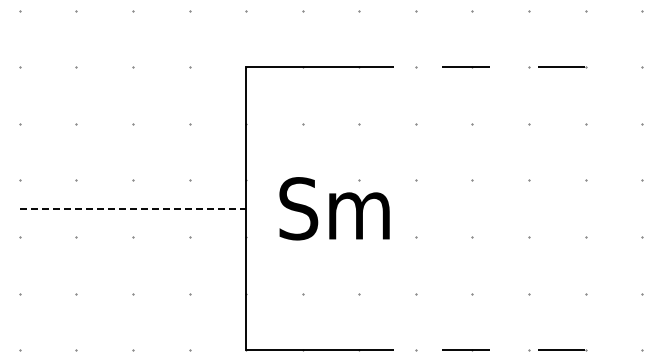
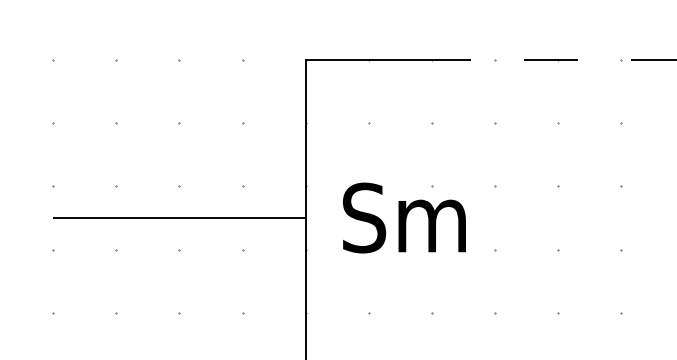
line: (133, 208) -> (180, 217), dashed -> solid

